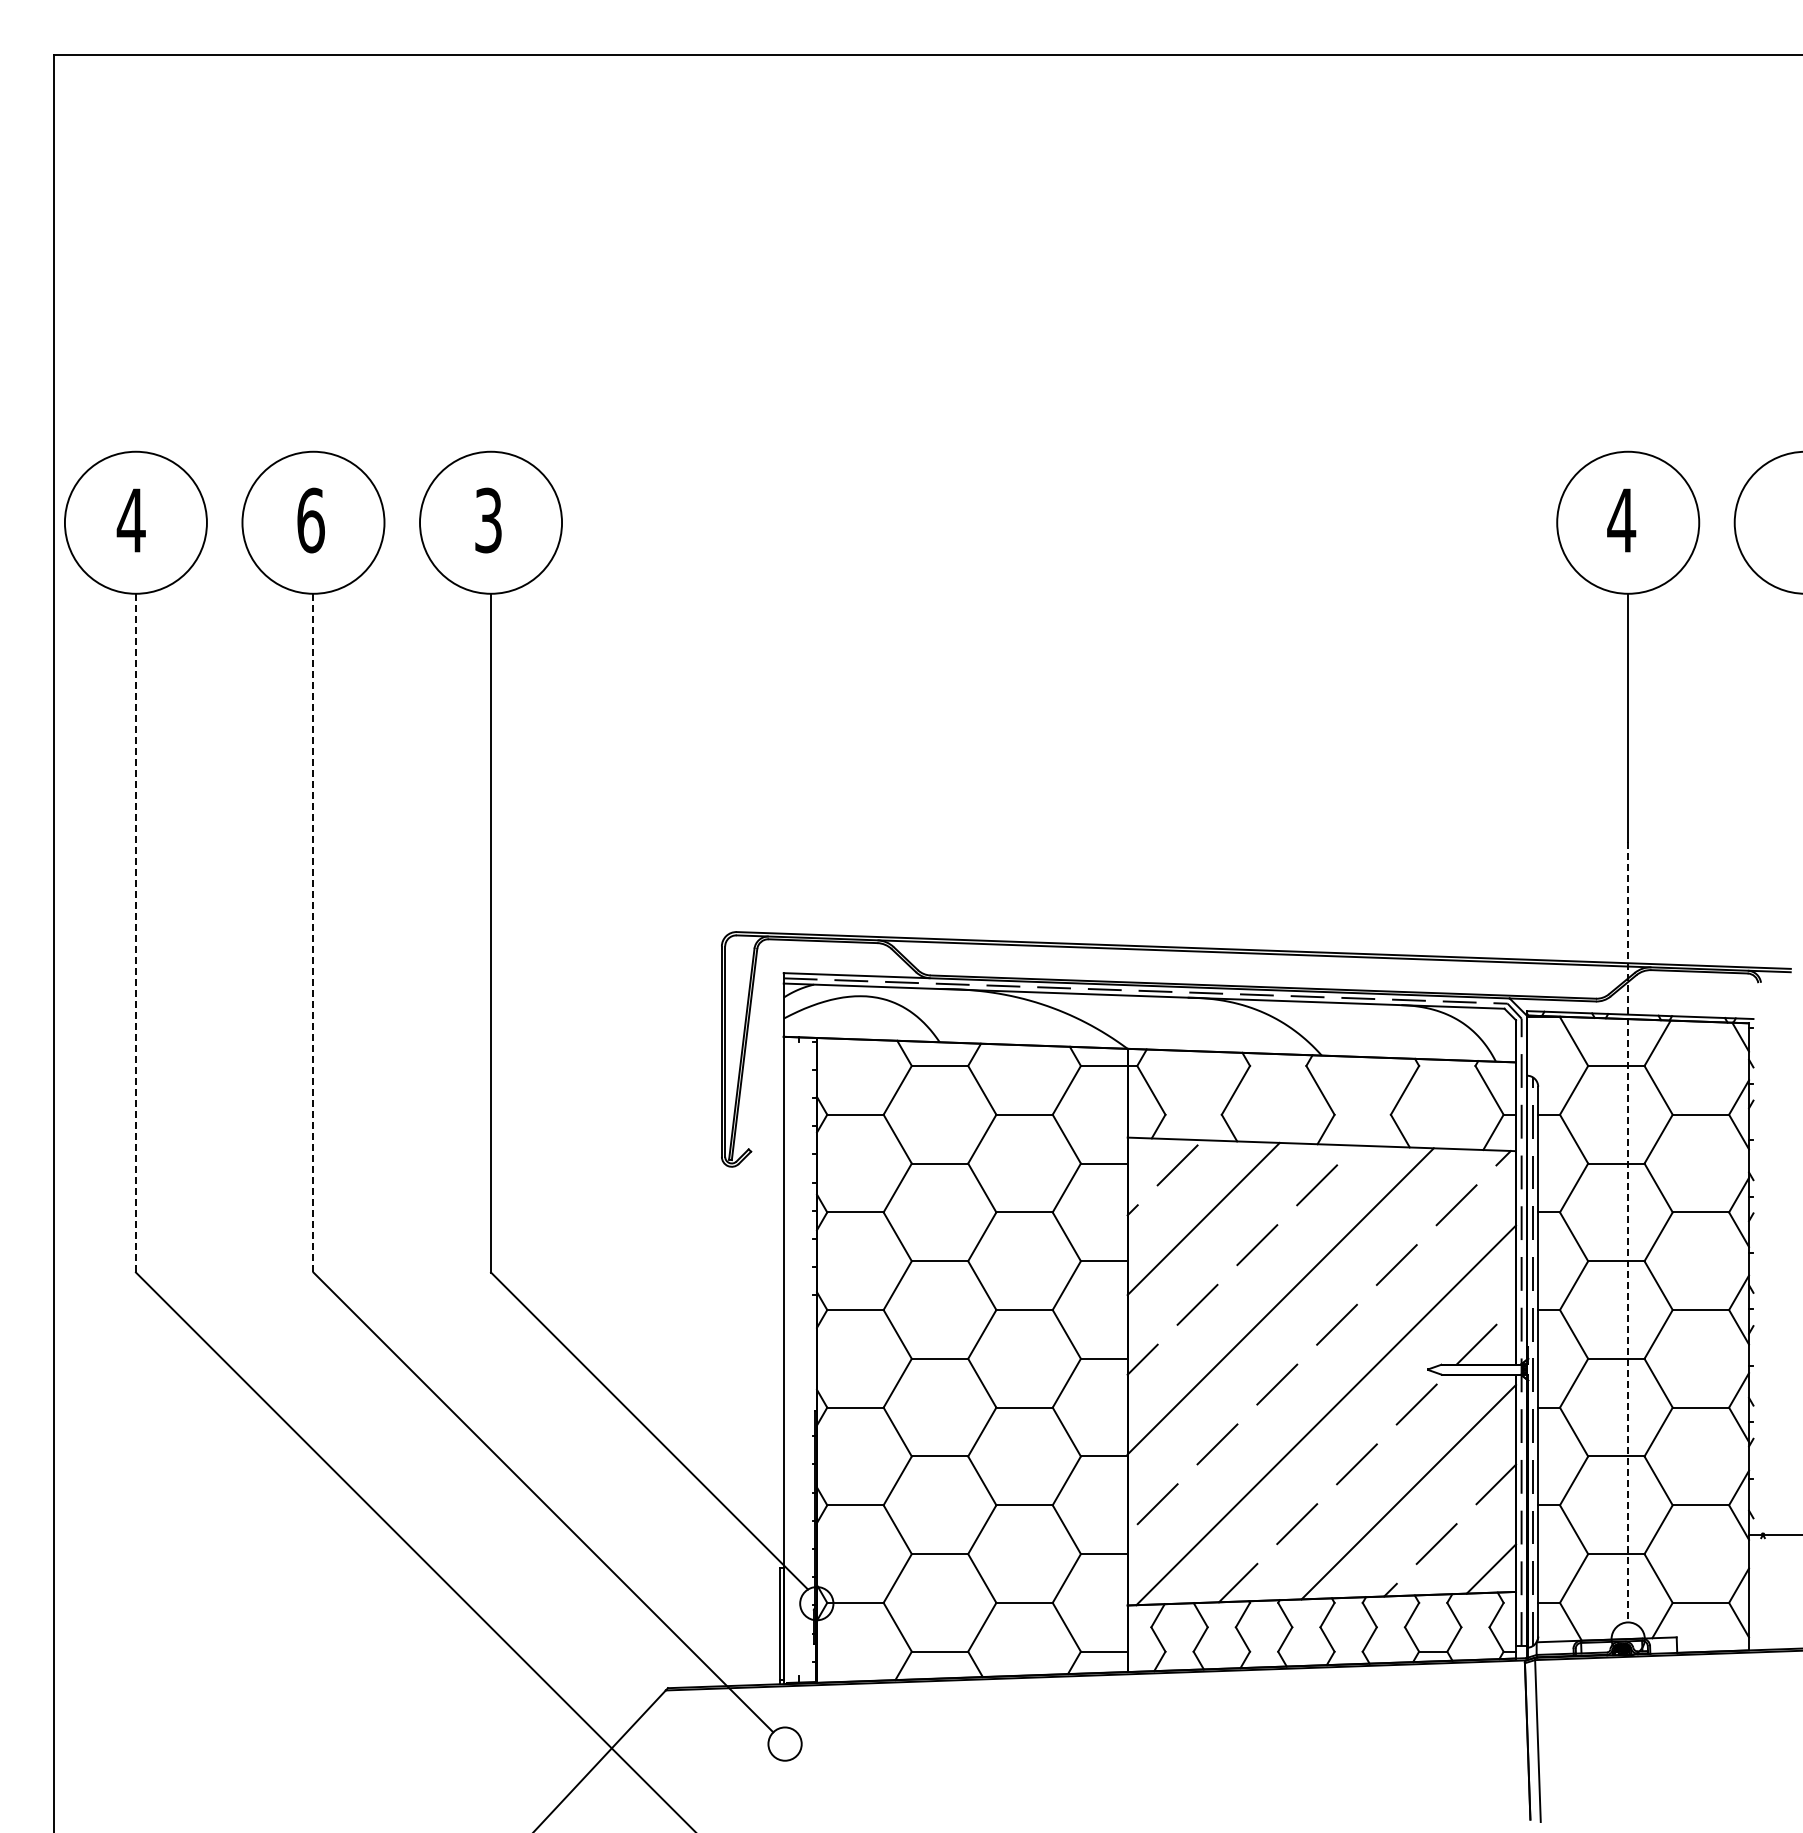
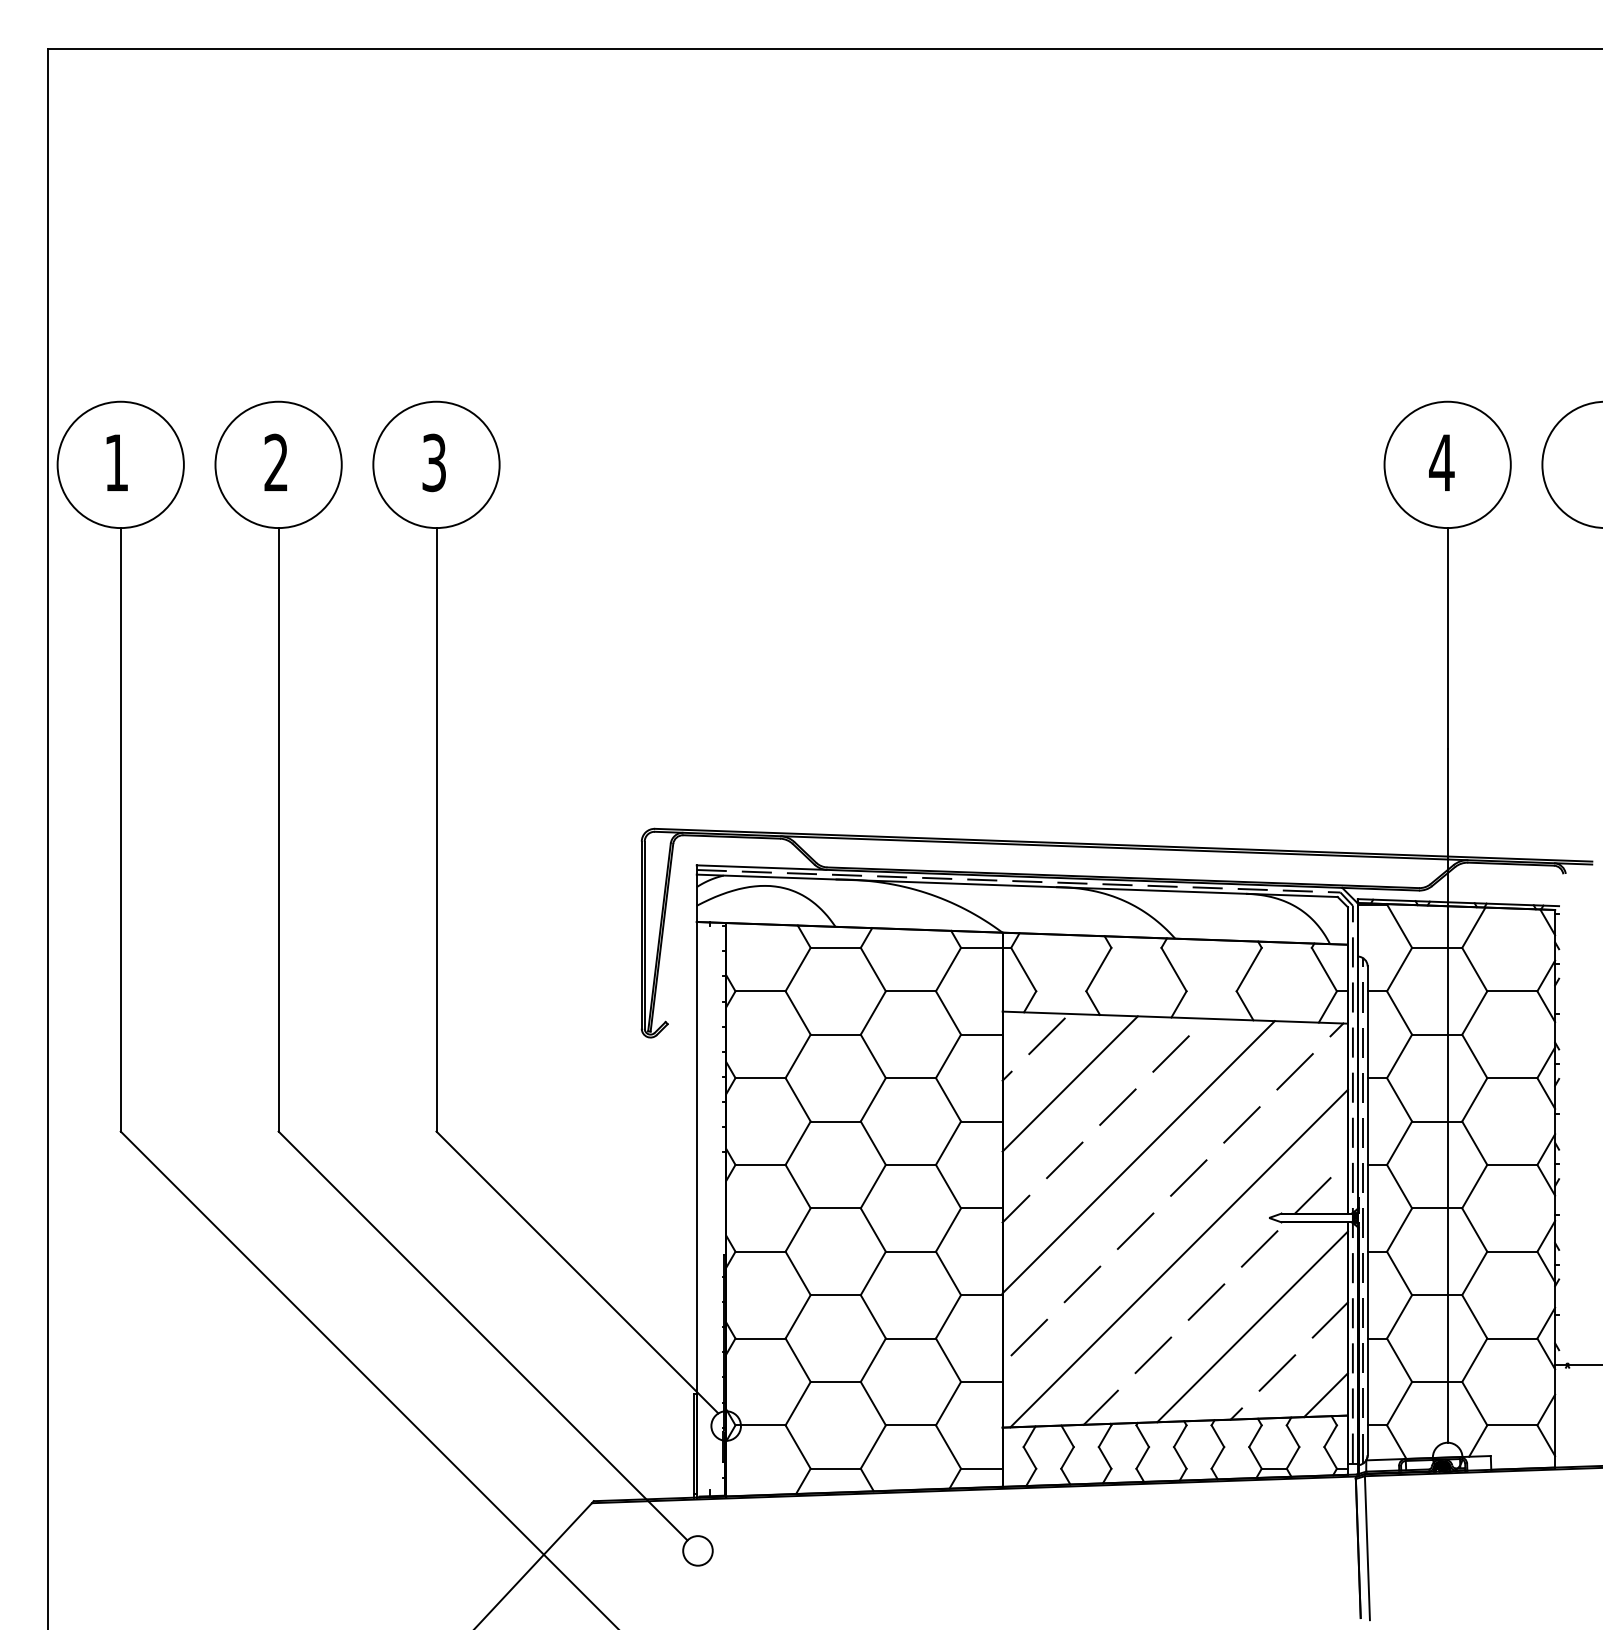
text: (130, 520) -> (115, 462), 4 -> 1
text: (310, 520) -> (275, 462), 6 -> 2
line: (135, 933) -> (120, 830), dashed -> solid
line: (313, 933) -> (278, 830), dashed -> solid
line: (1628, 1232) -> (1447, 1095), dashed -> solid

